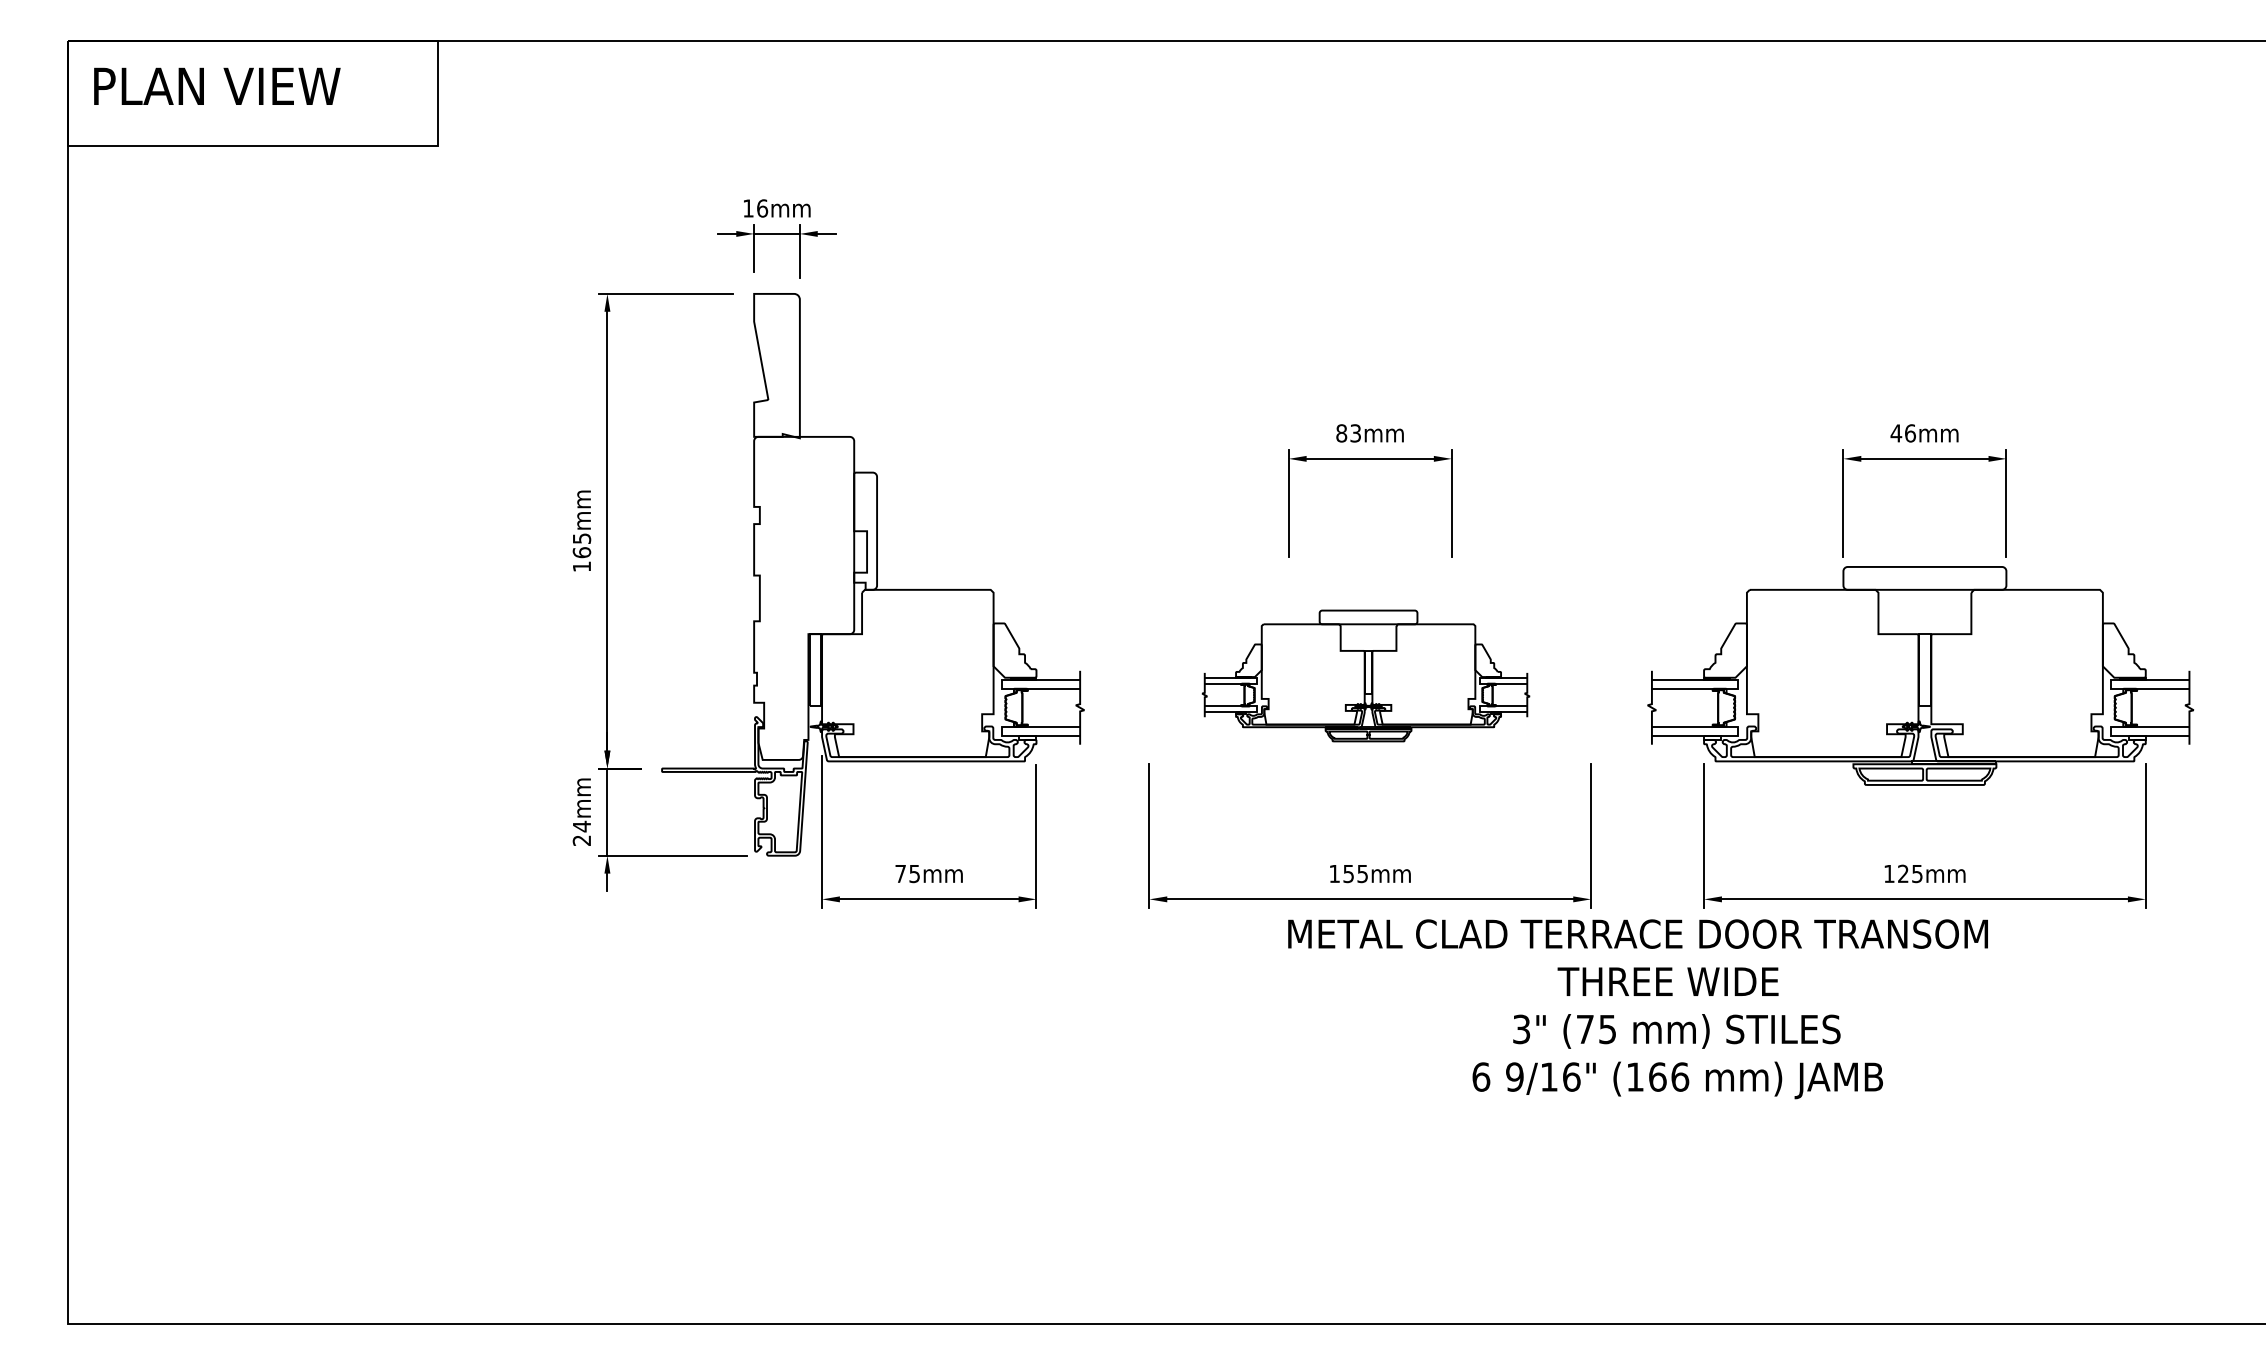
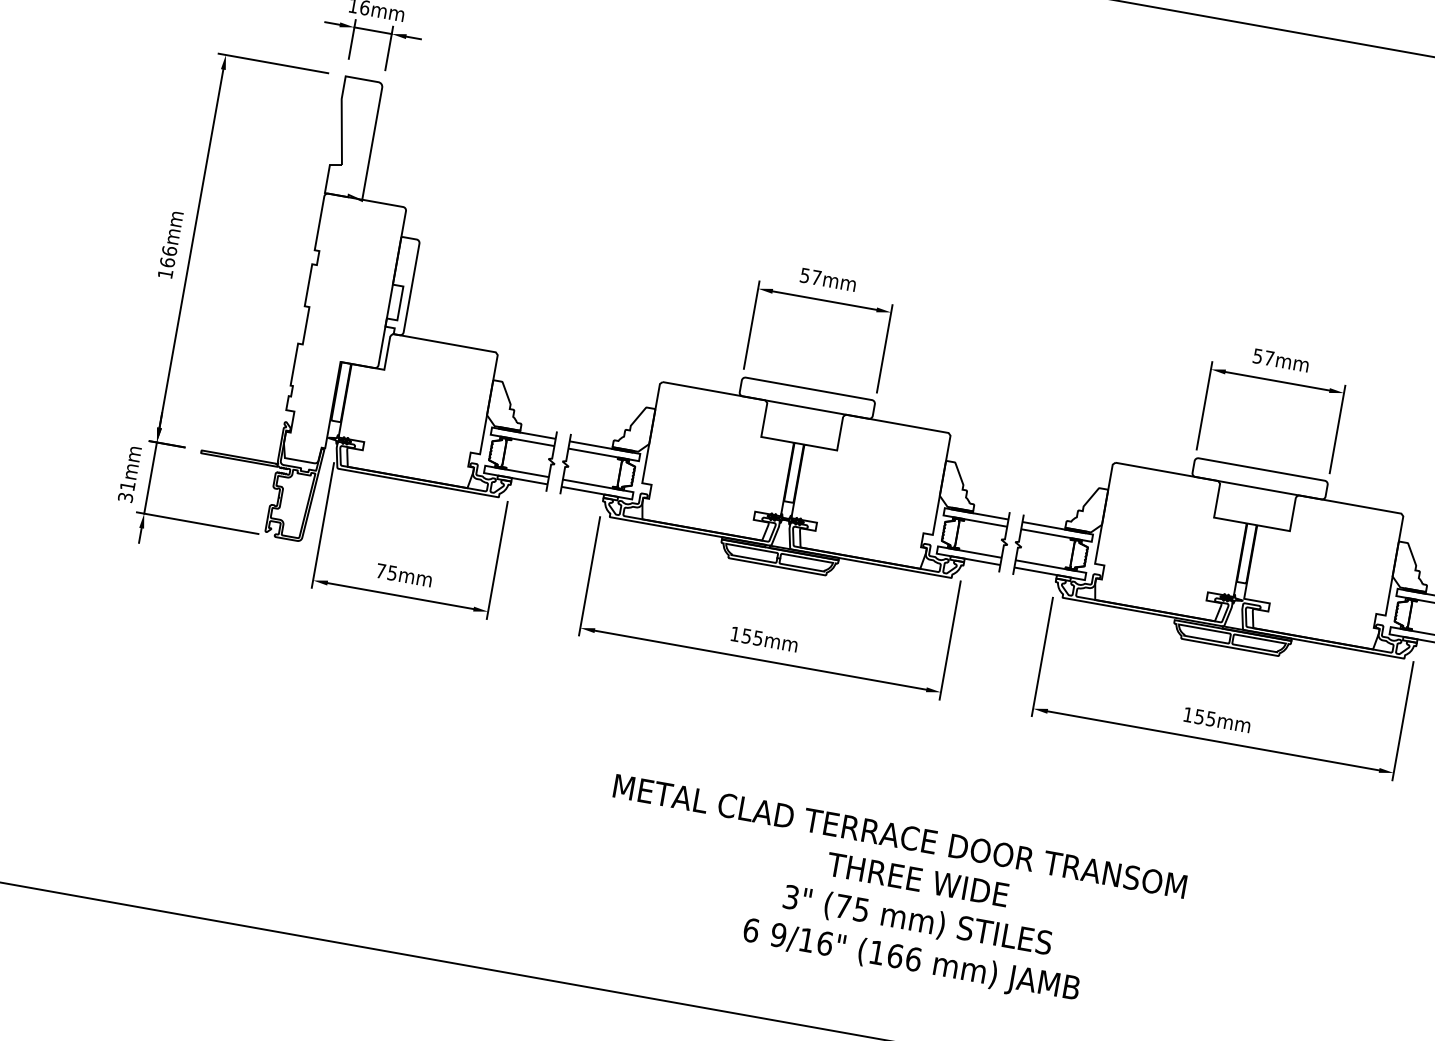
text: (1348, 433) -> (810, 276), 83mm -> 57mm
text: (1902, 433) -> (1262, 357), 46mm -> 57mm
text: (581, 538) -> (169, 250), 165mm -> 166mm
part: (1365, 675) -> (789, 476), size x1.67
text: (582, 832) -> (127, 491), 24mm -> 31mm
text: (1903, 873) -> (1199, 716), 125mm -> 155mm
text: (1637, 1009) -> (888, 897), moved

